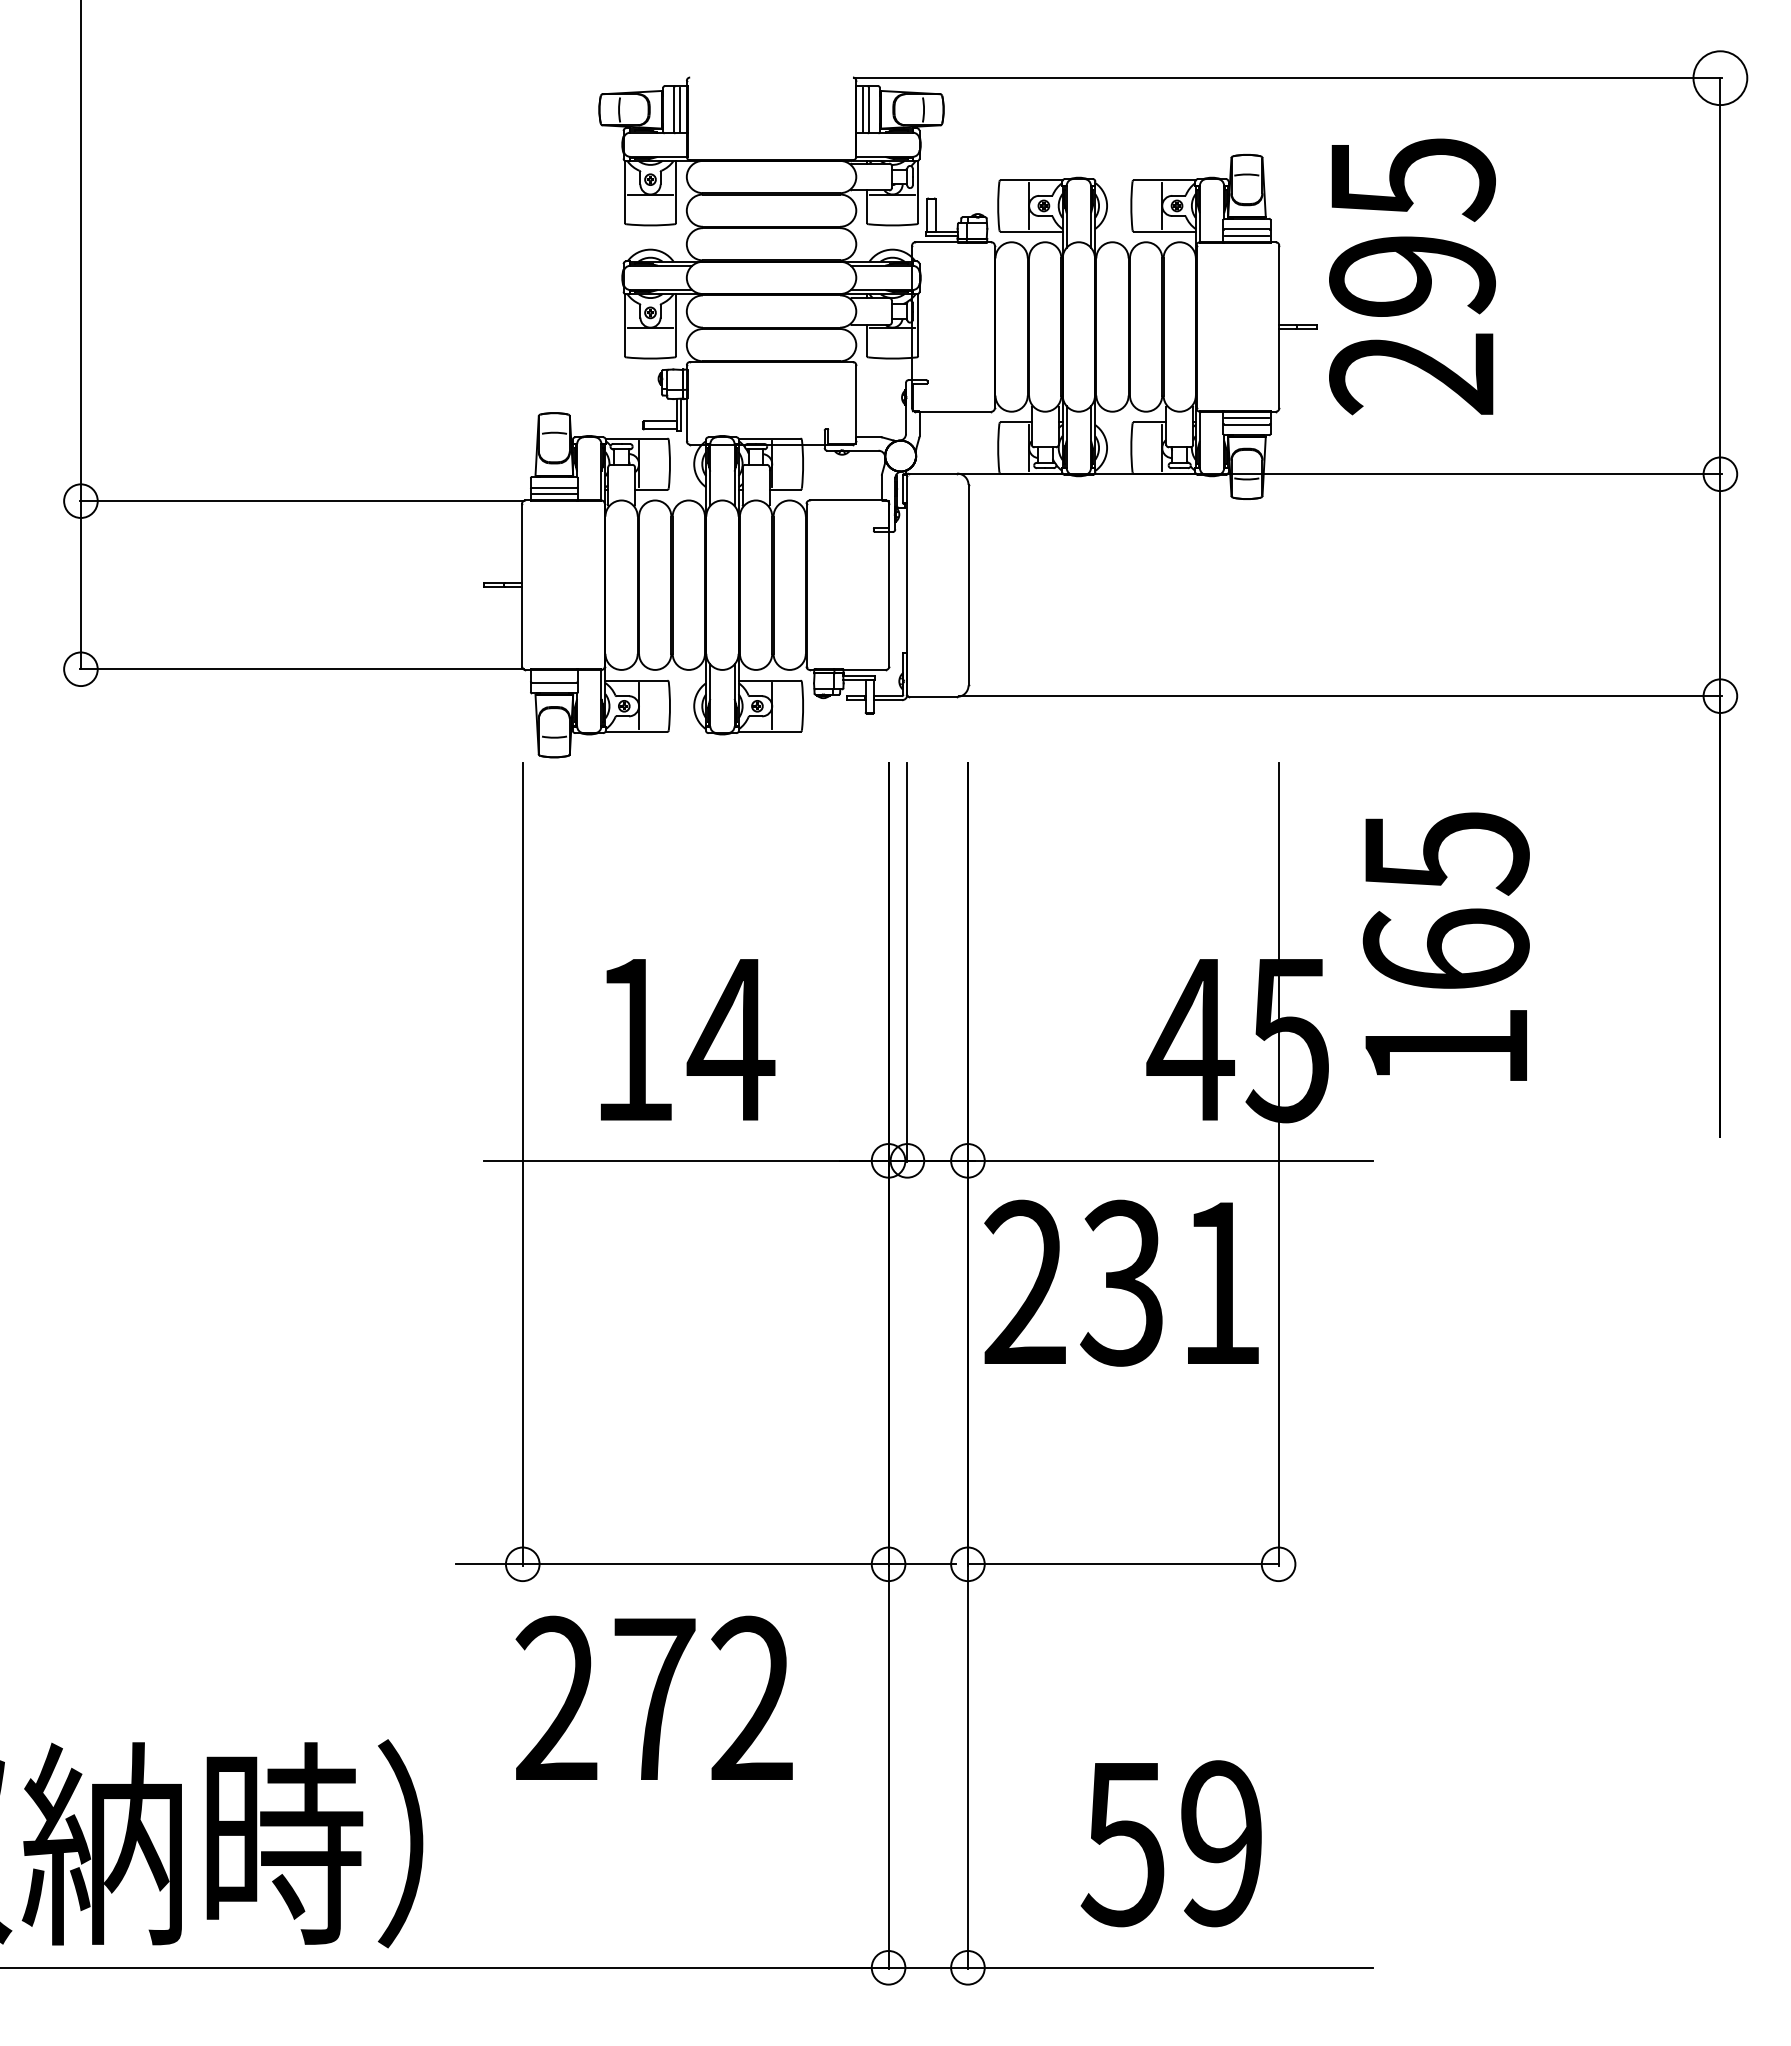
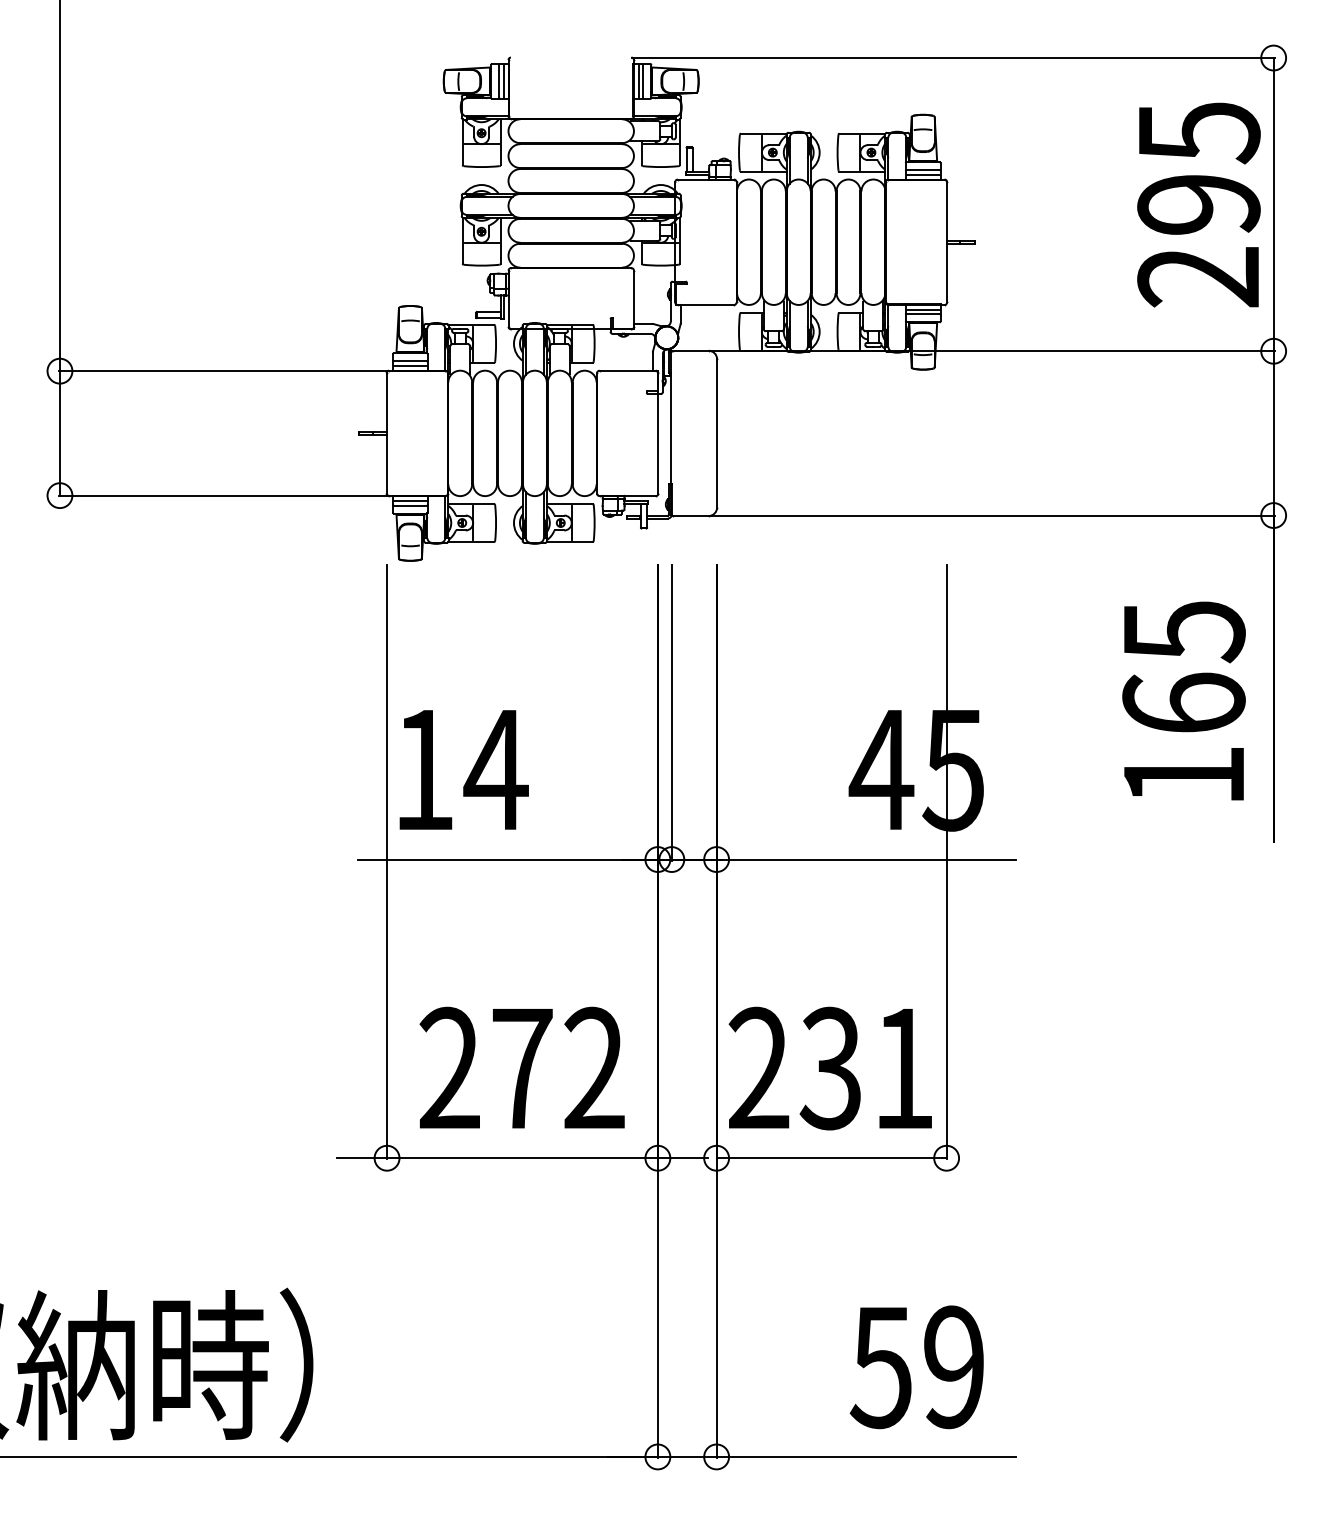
circle: (1720, 78) -> (1273, 58), size x0.62
text: (1412, 276) -> (1198, 204), moved
line: (554, 676) -> (410, 500), added
text: (1445, 946) -> (1183, 700), moved
text: (688, 1039) -> (464, 769), moved
text: (1121, 1282) -> (830, 1068), moved
text: (653, 1697) -> (521, 1067), moved
text: (1170, 1843) -> (916, 1367), moved

